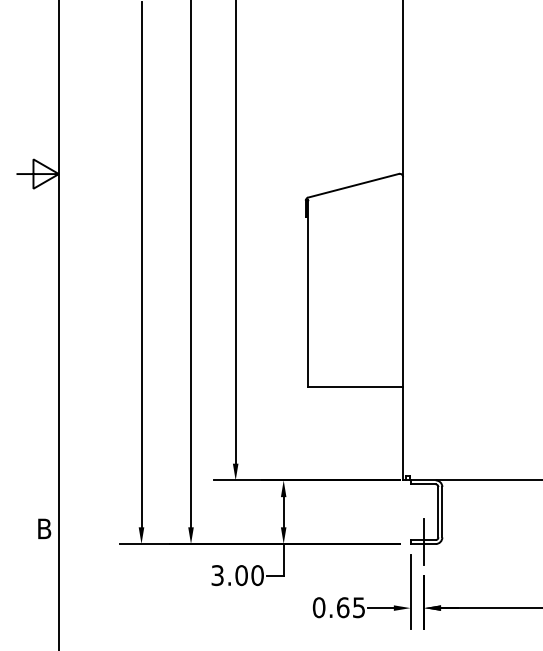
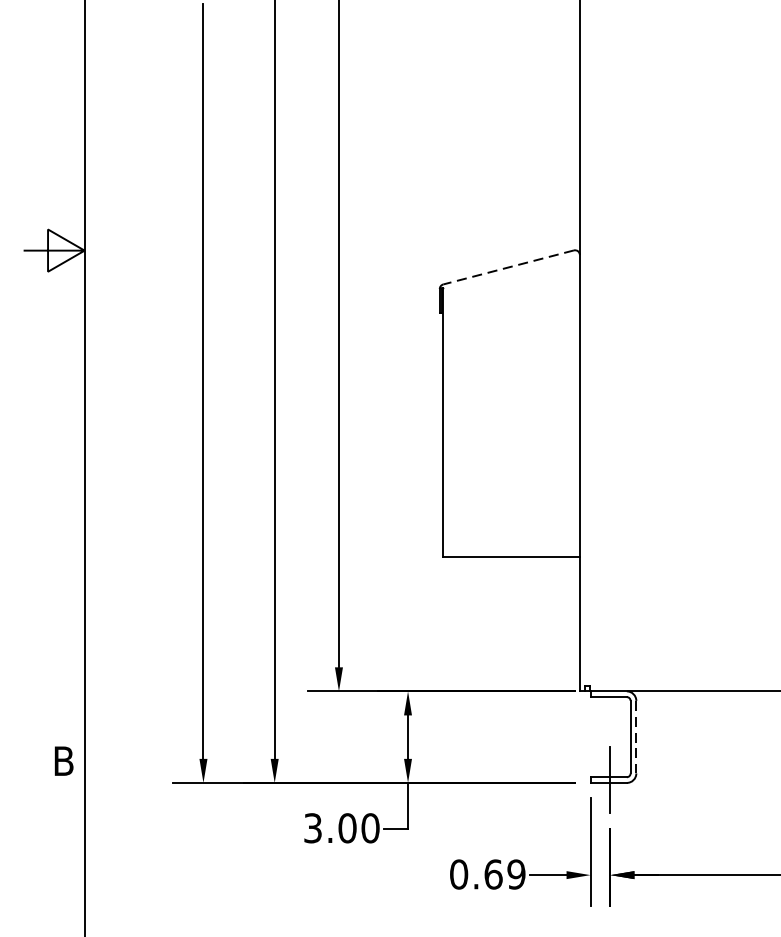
line: (353, 185) -> (508, 267), solid -> dashed
line: (442, 512) -> (636, 737), solid -> dashed
text: (358, 607) -> (515, 874), 0.65 -> 0.69

